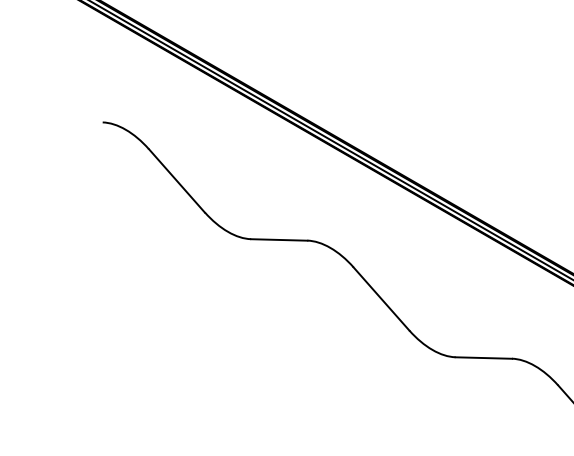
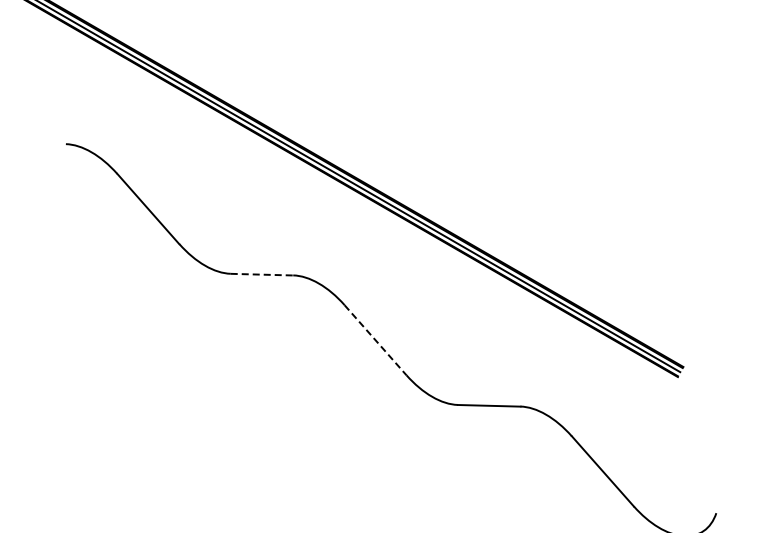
line: (279, 239) -> (262, 274), solid -> dashed
line: (381, 299) -> (375, 340), solid -> dashed

